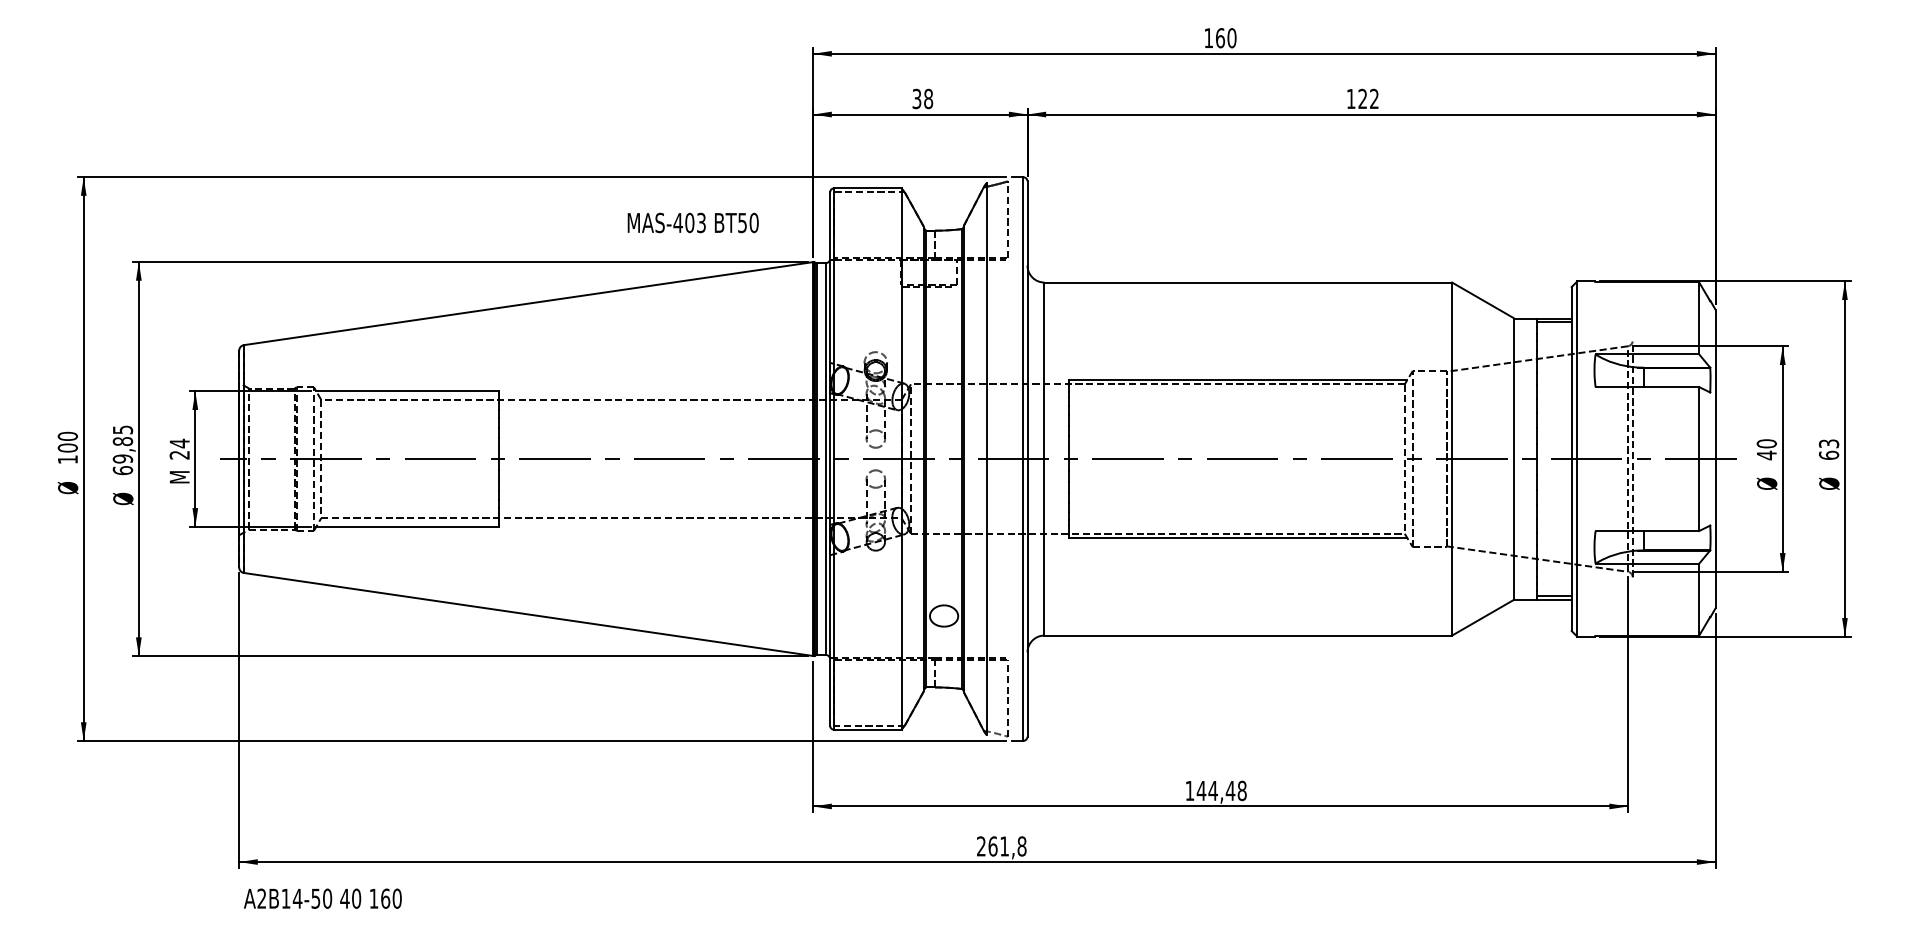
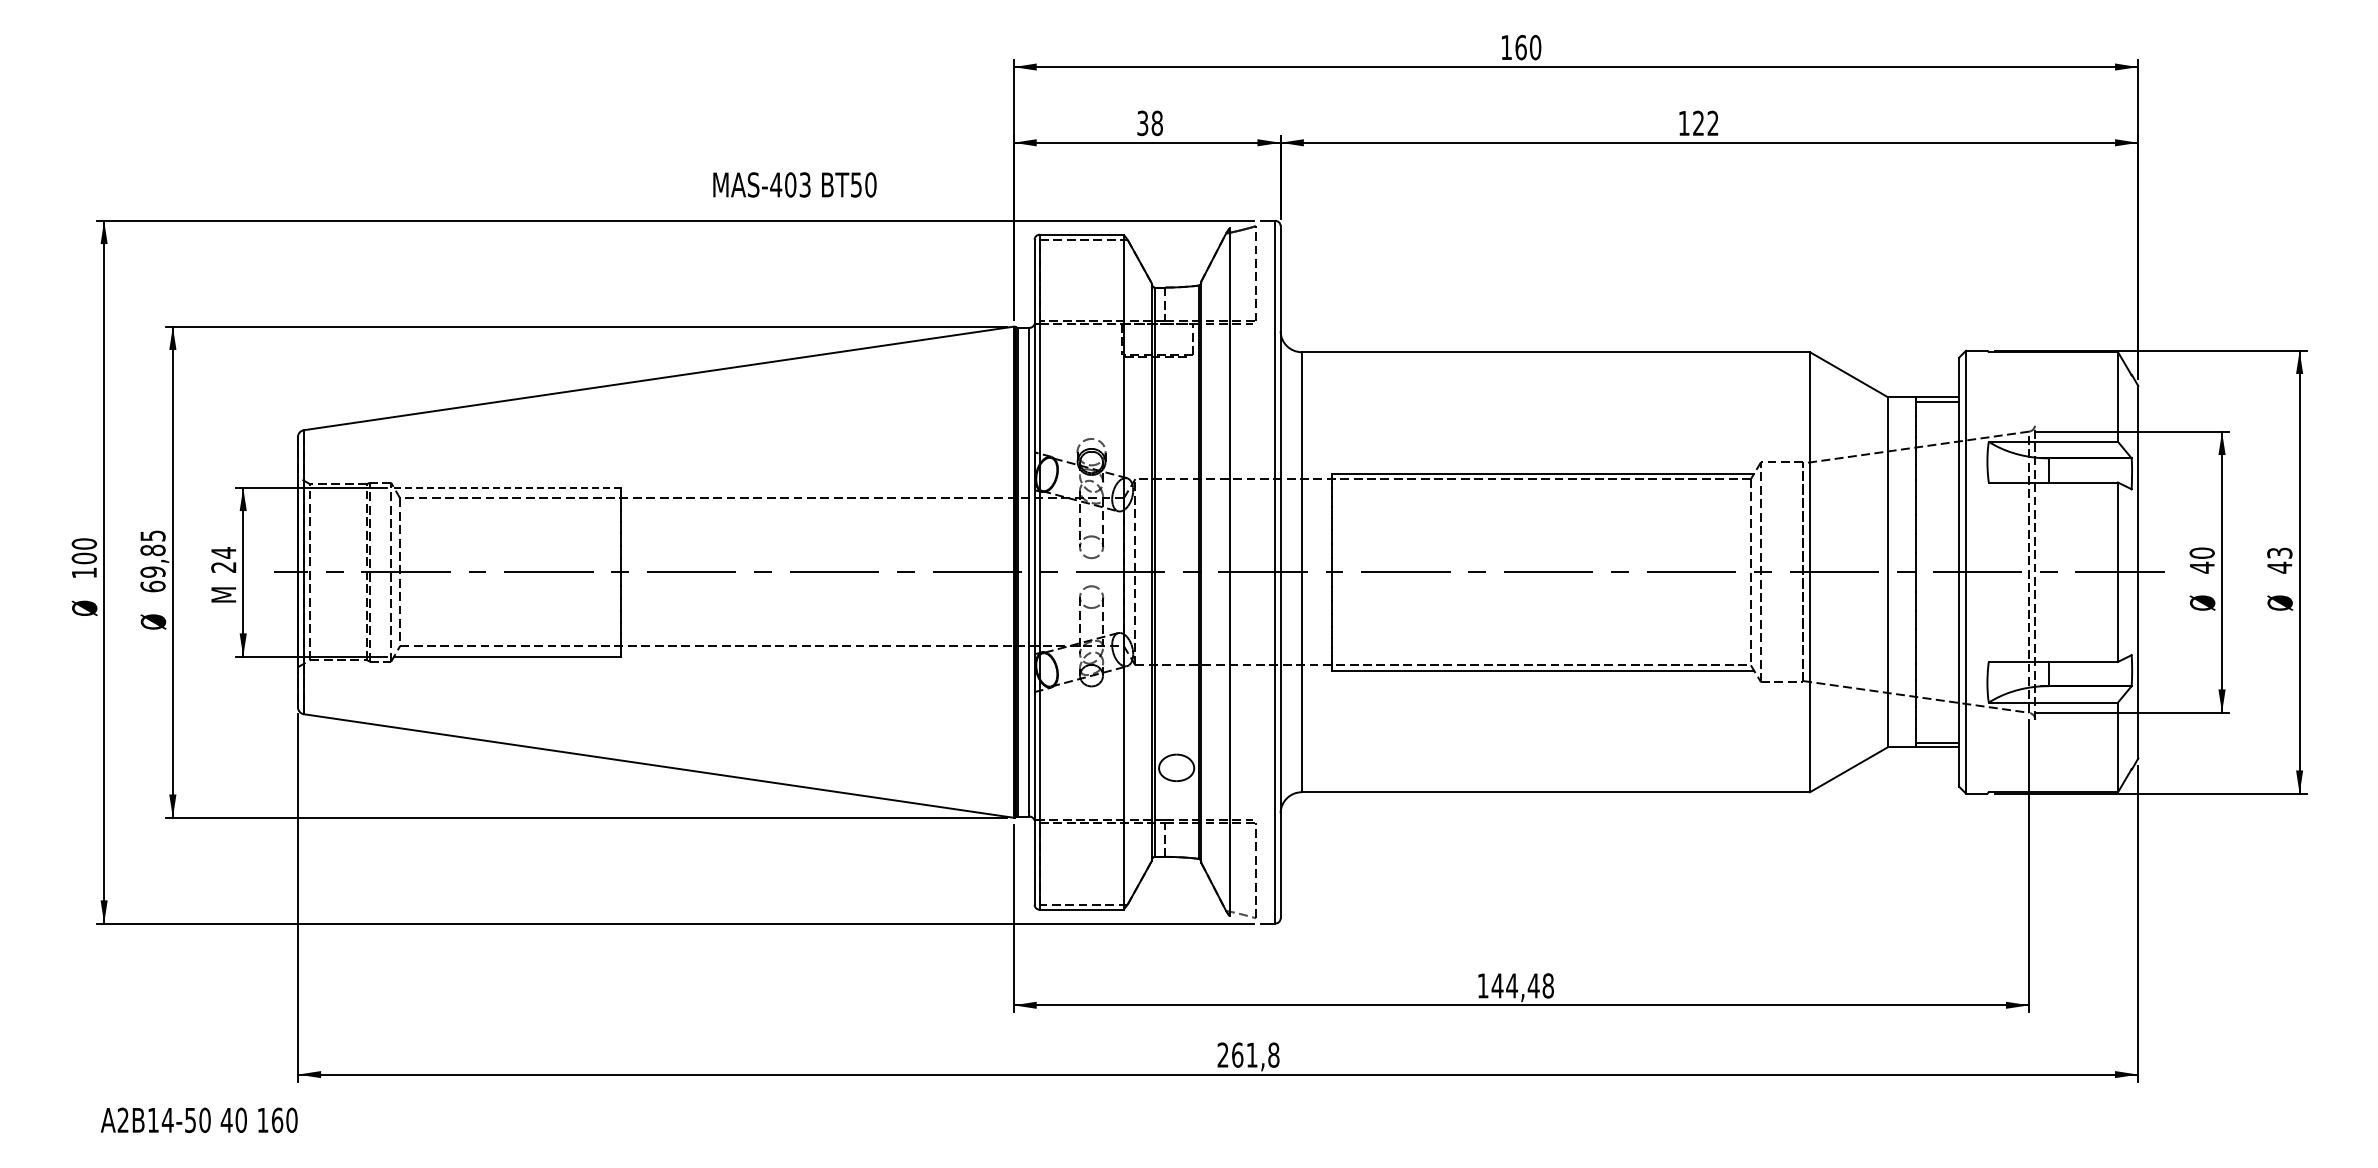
text: (692, 222) -> (794, 184), moved
line: (407, 391) -> (507, 487), solid -> dashed
text: (1828, 455) -> (2279, 567), 63 -> 43
text: (322, 898) -> (198, 1119), moved

